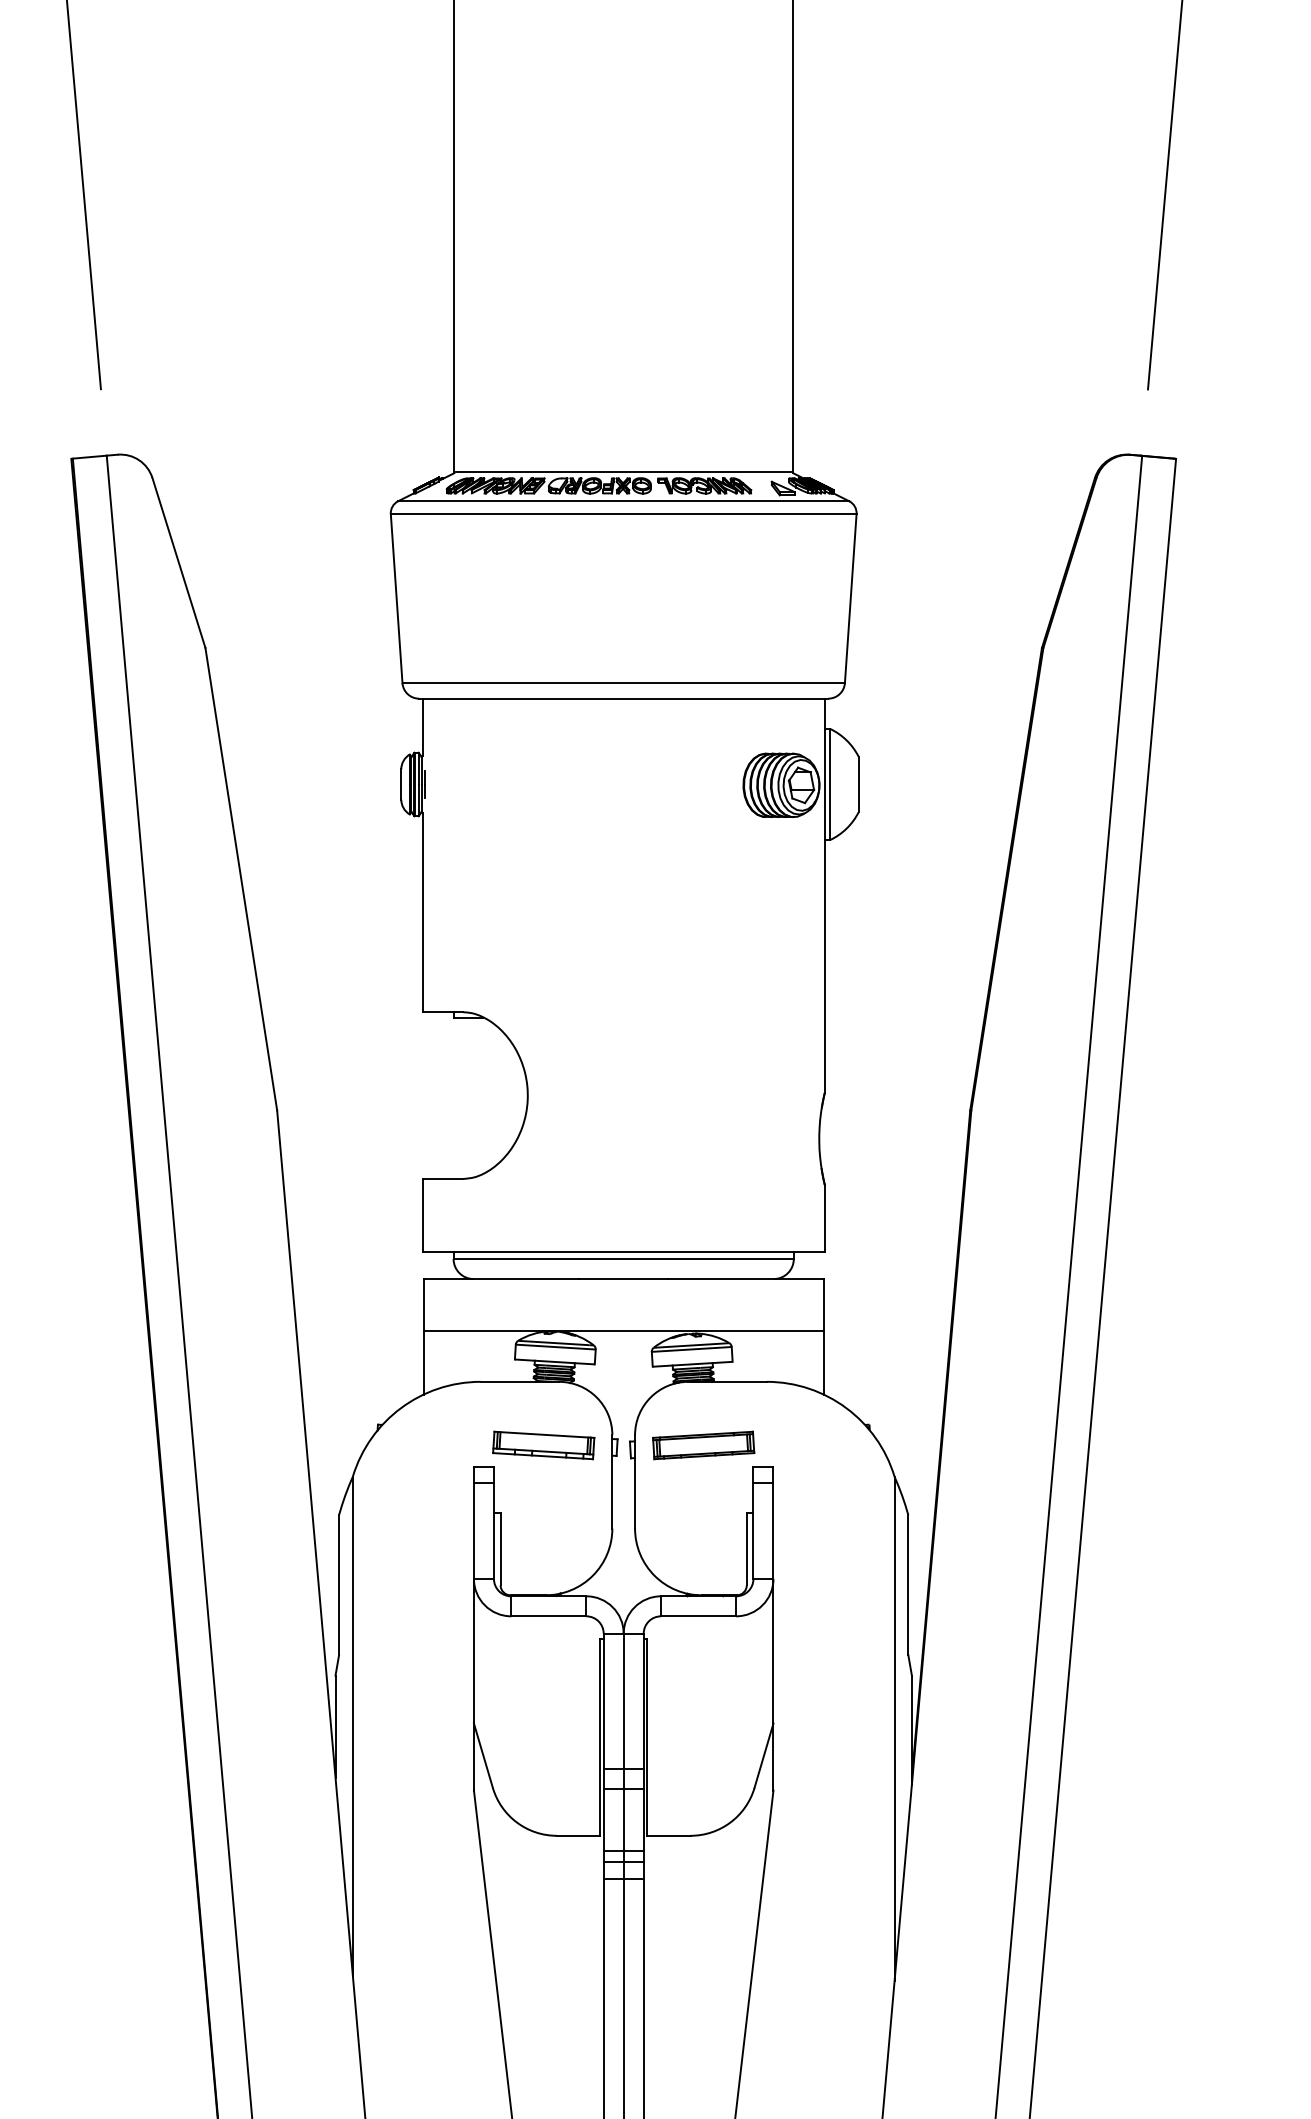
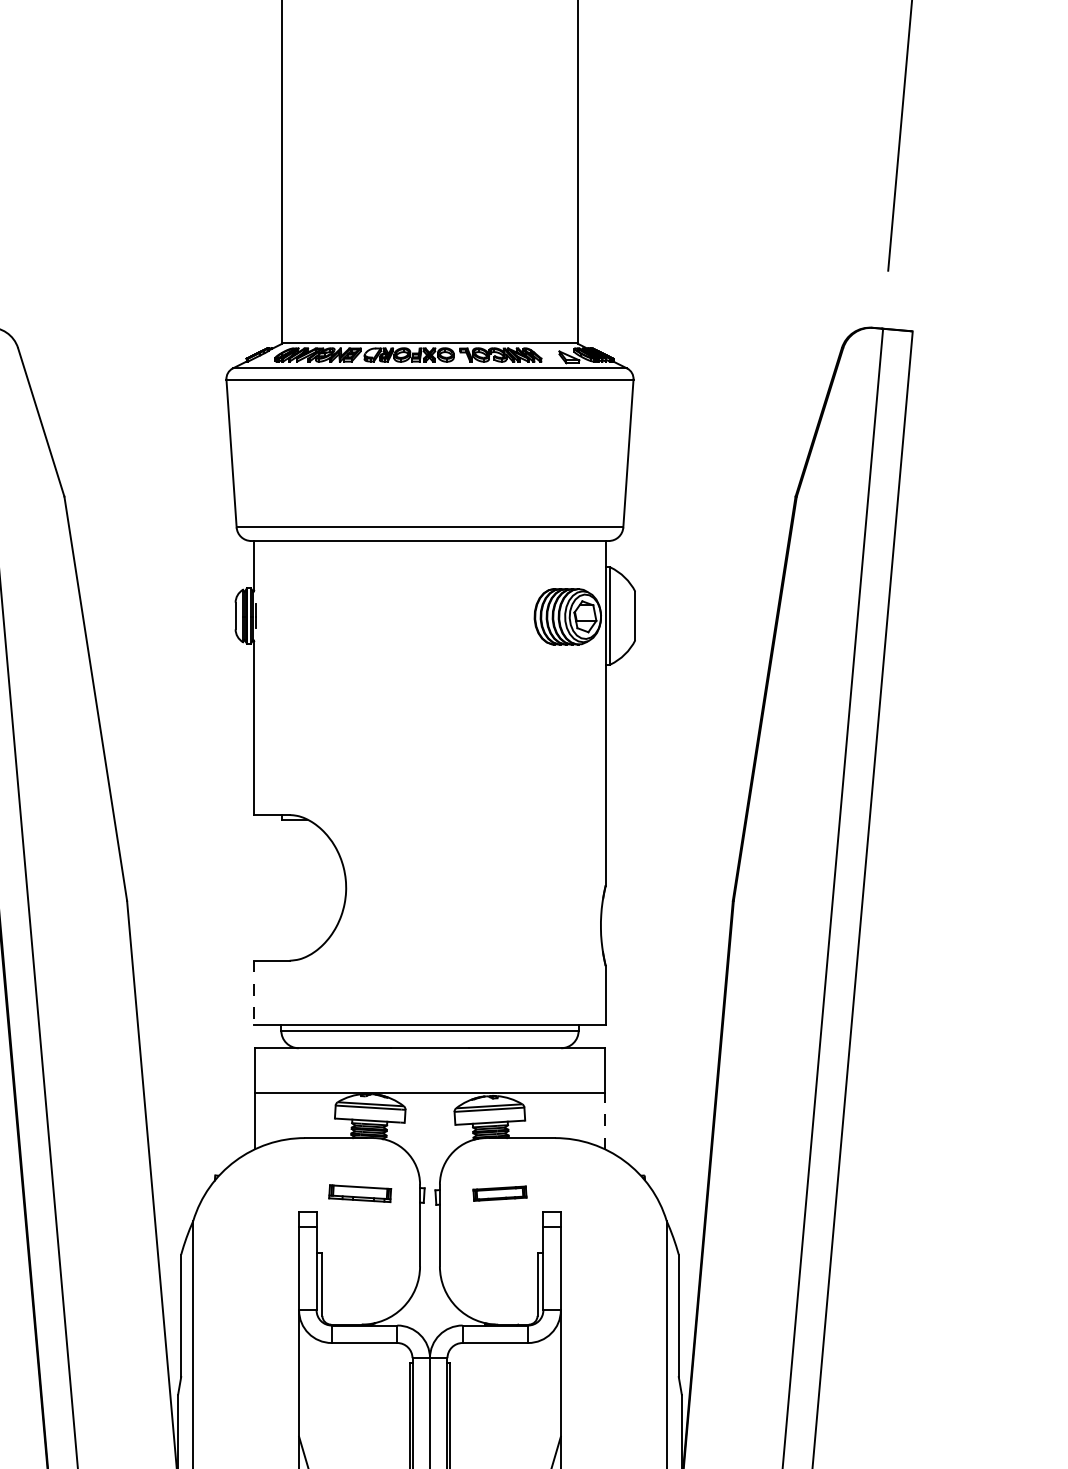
line: (422, 1215) -> (254, 992), solid -> dashed
line: (823, 1362) -> (604, 1121), solid -> dashed
part: (543, 1445) -> (359, 1193), size x0.7
part: (703, 1445) -> (499, 1193), size x0.6

